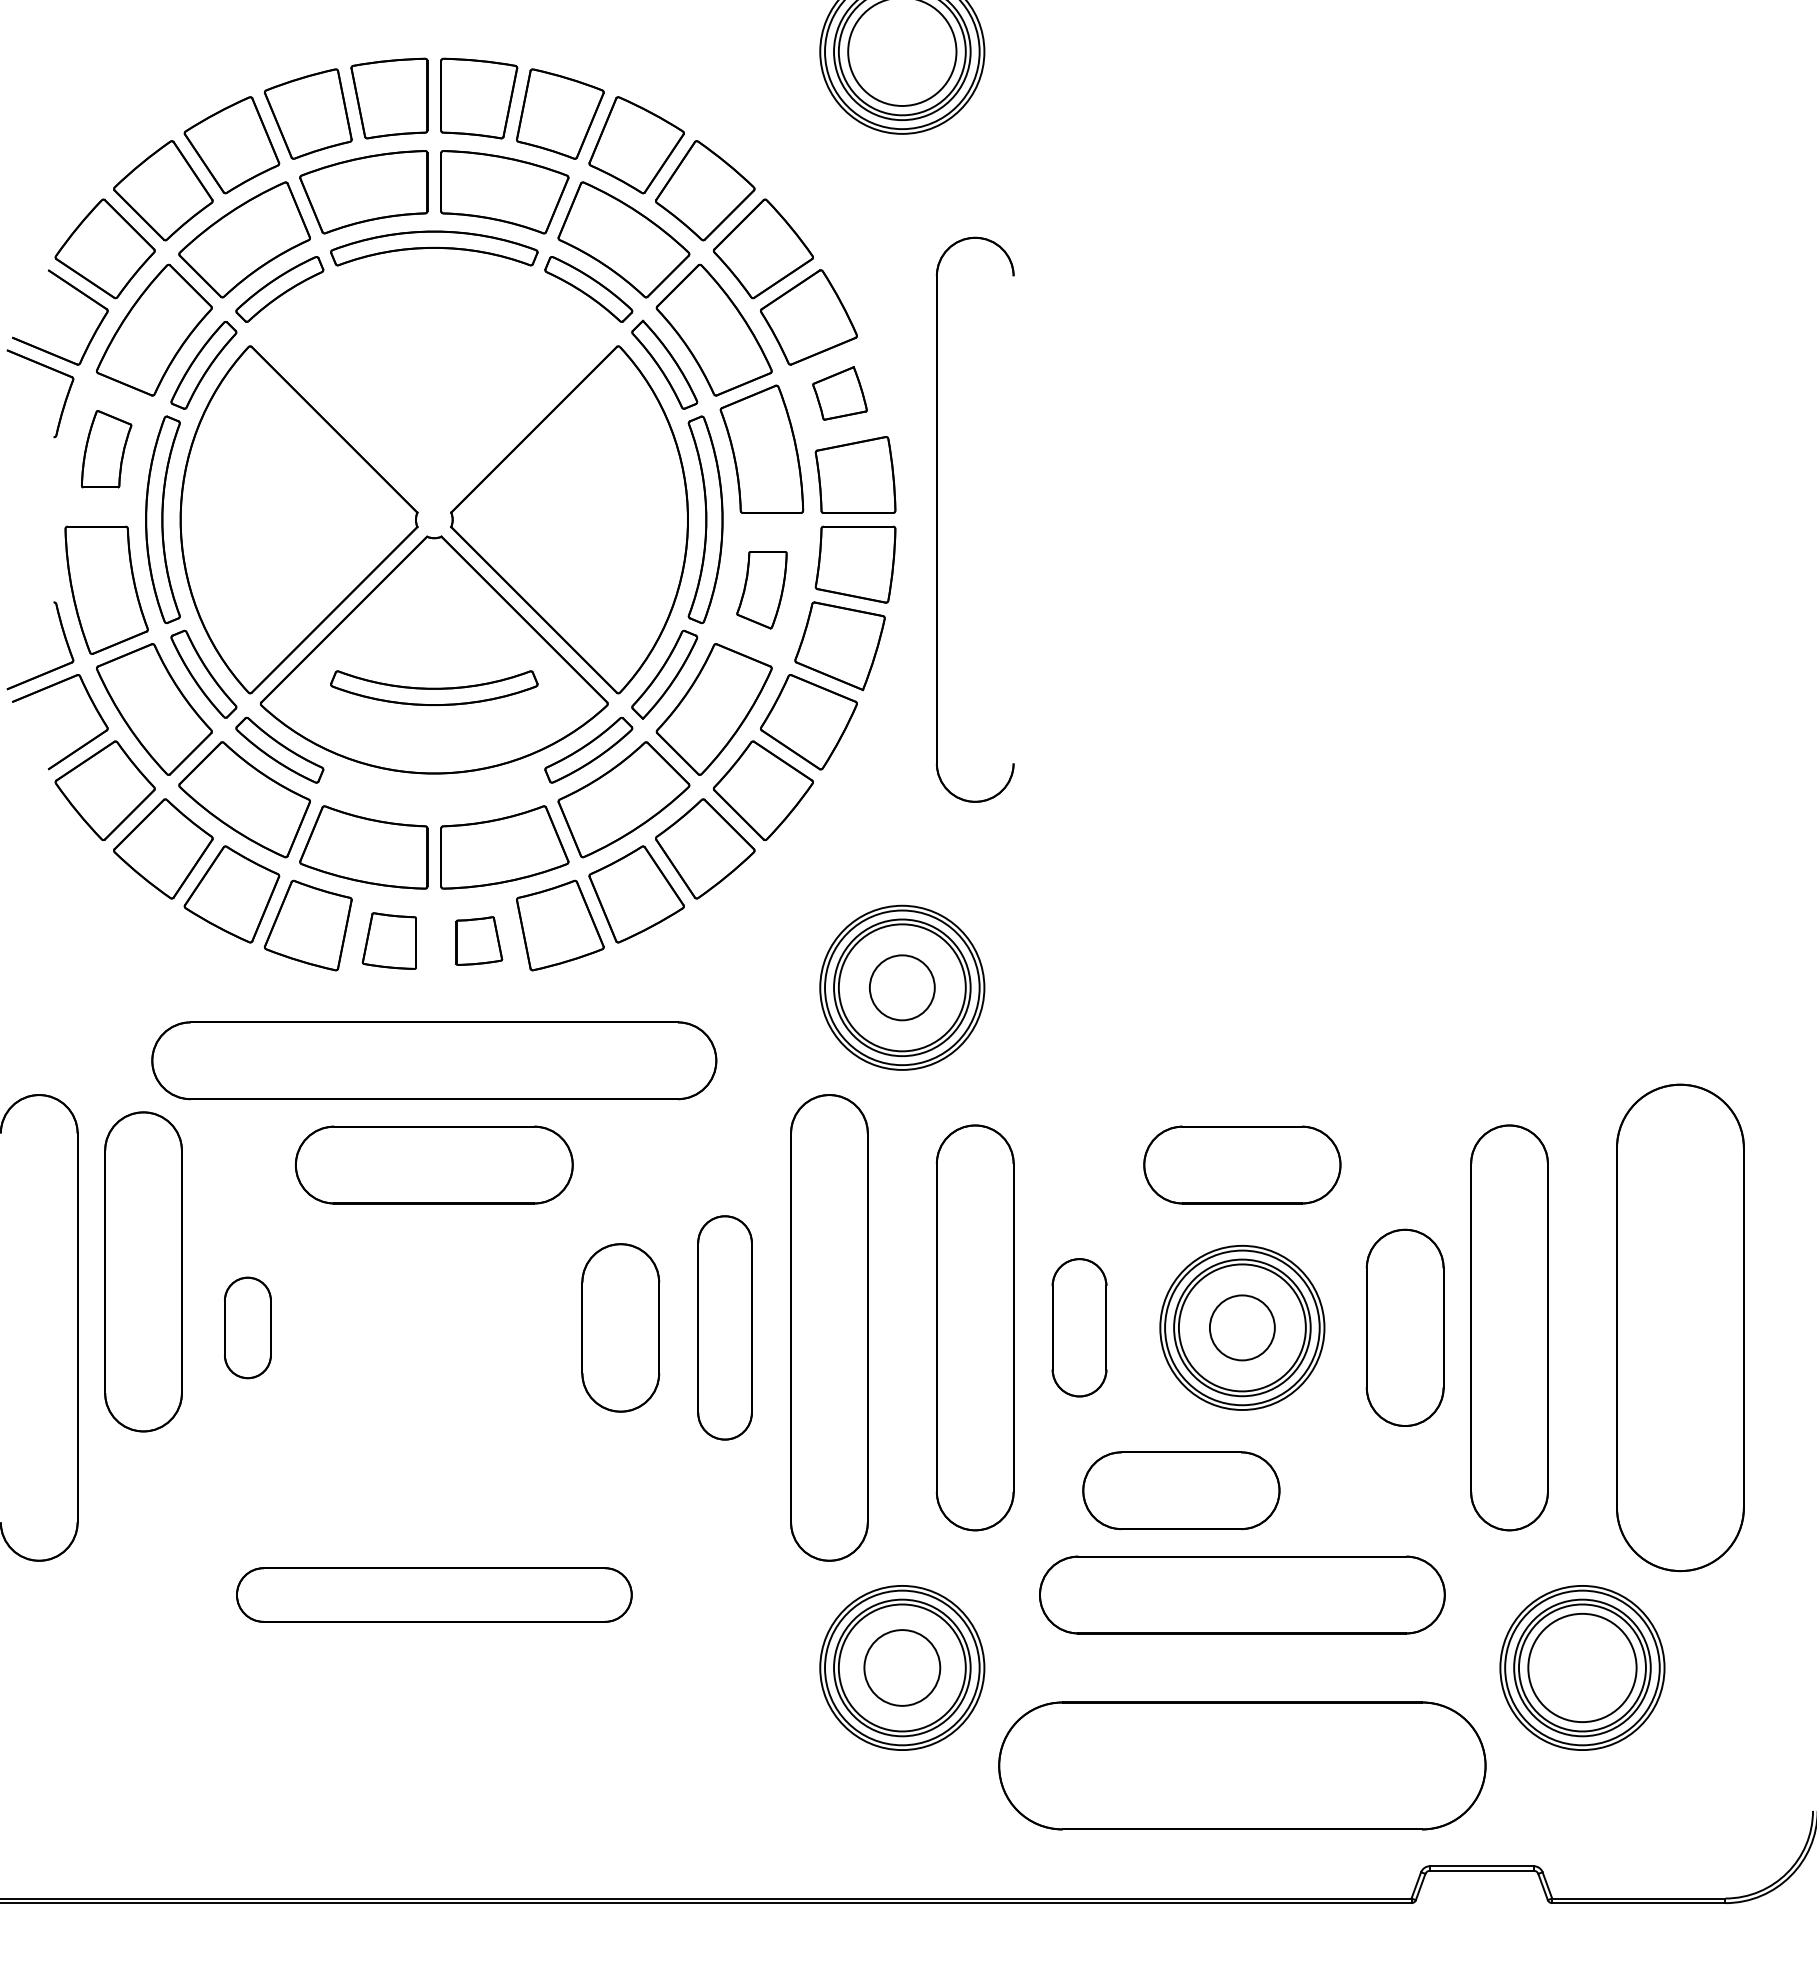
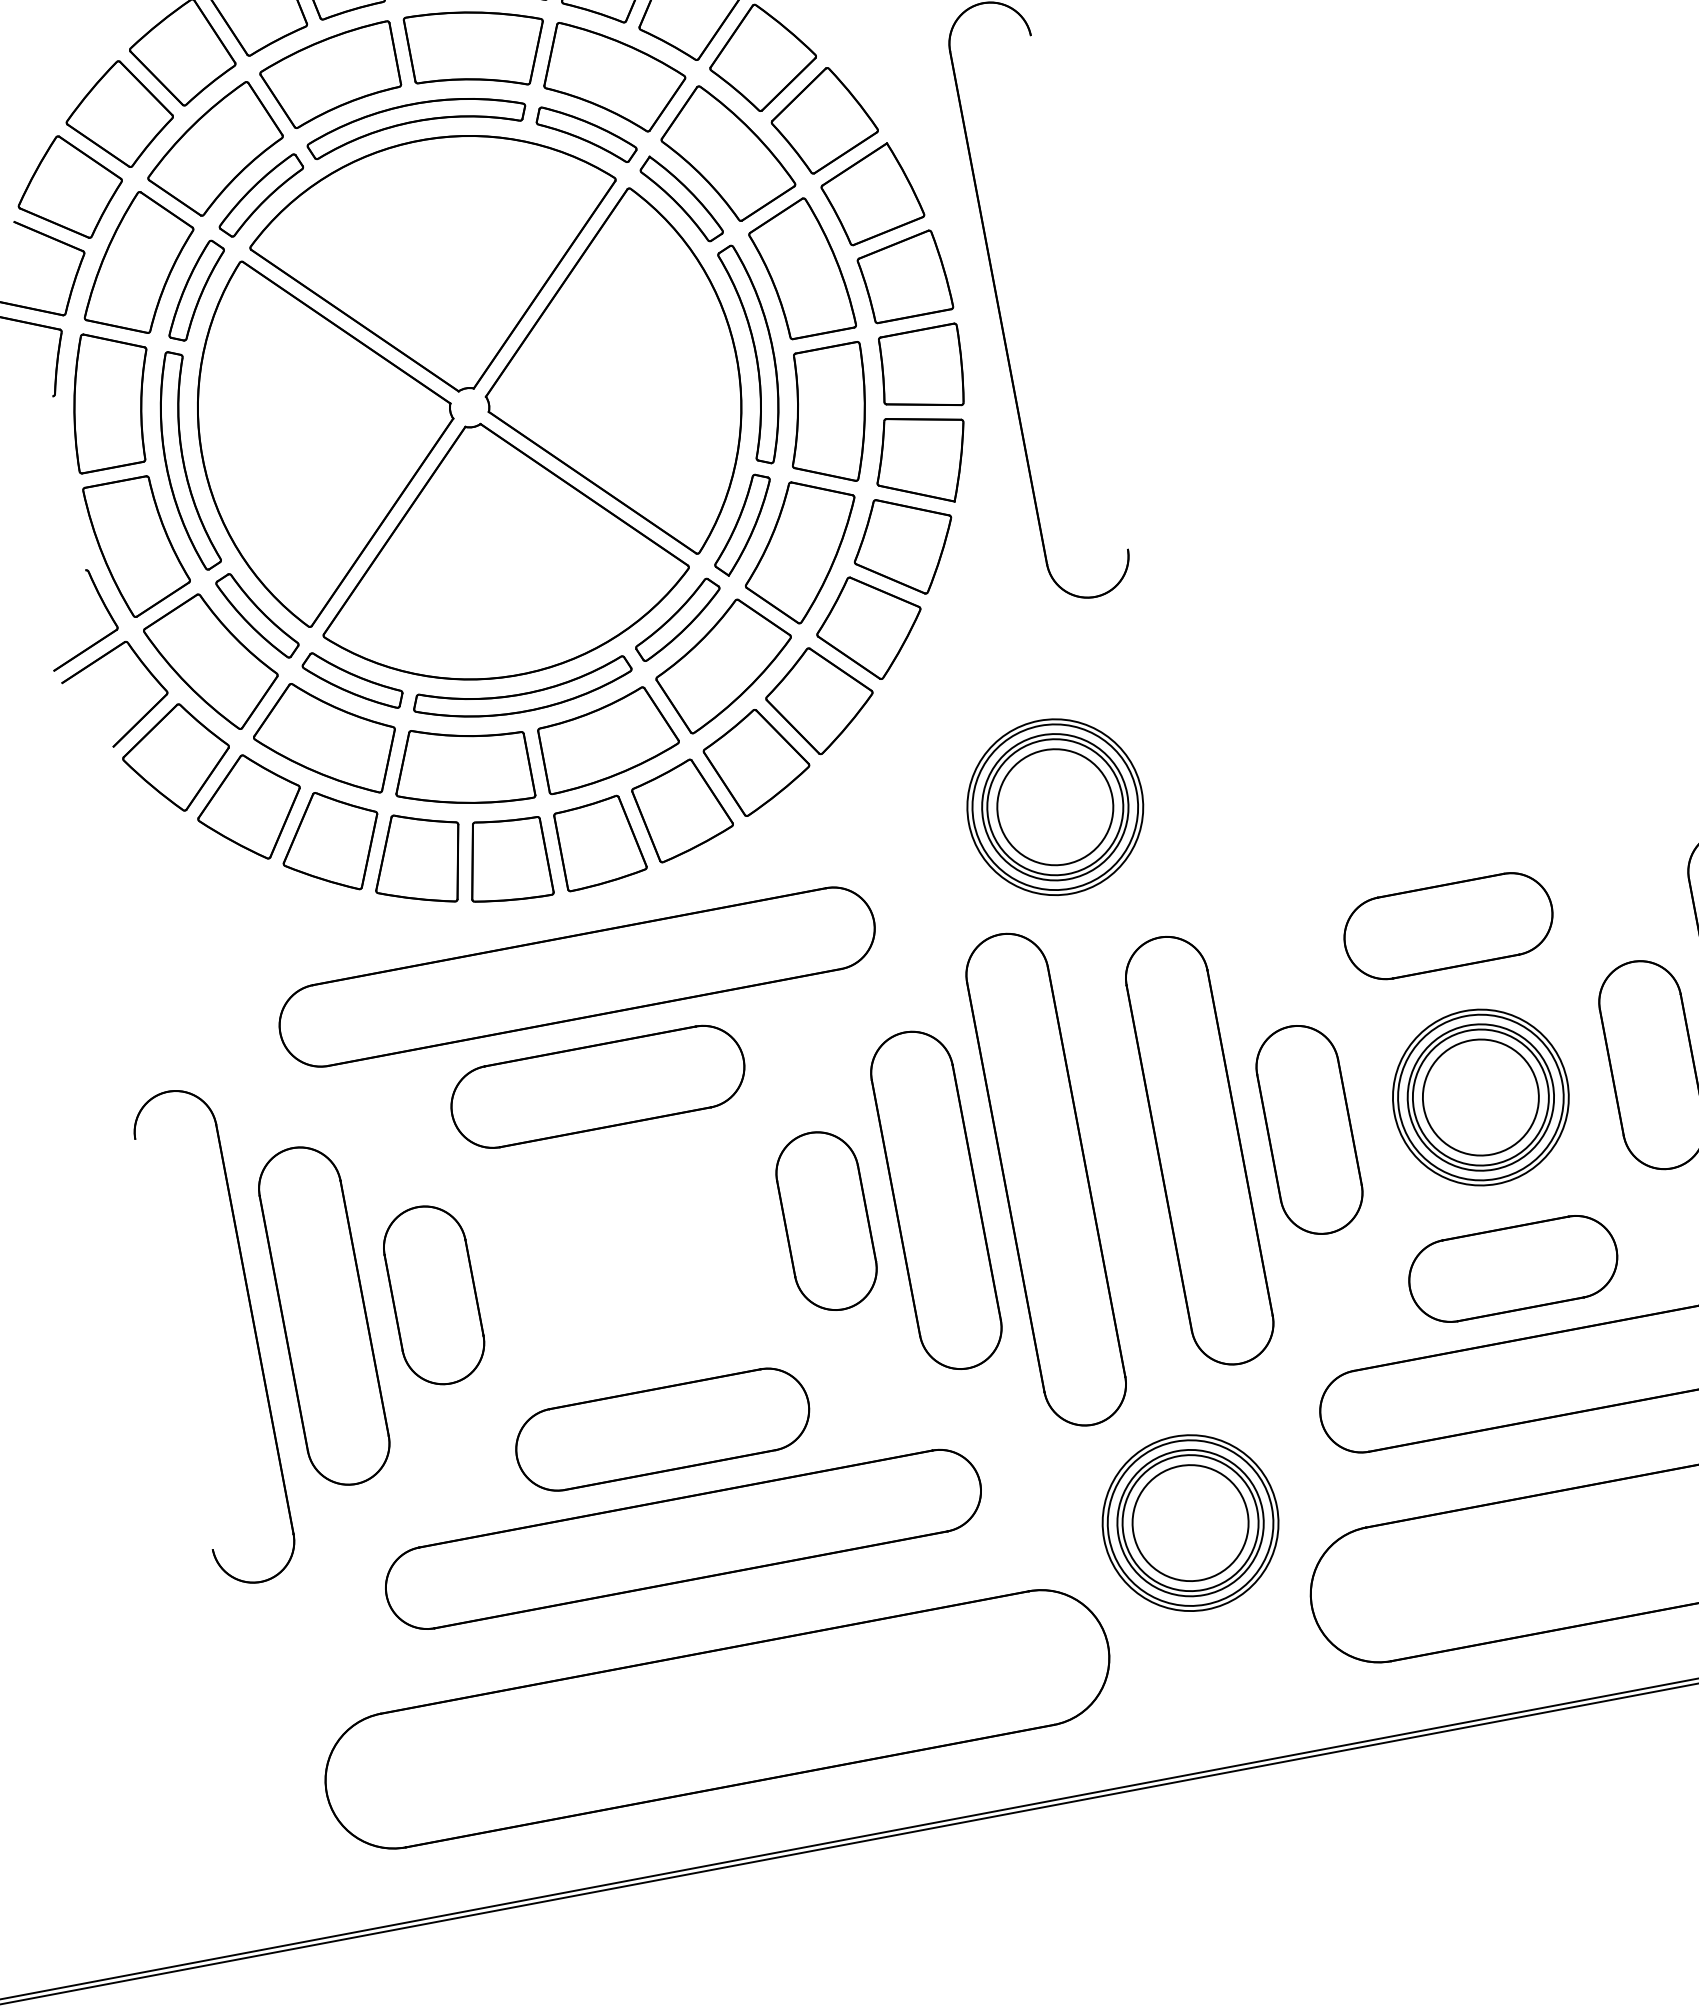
part: (433, 384) -> (441, 265), added
part: (839, 393) -> (870, 194), size x1.67
part: (106, 448) -> (110, 397), size x1.67
part: (761, 589) -> (827, 415), size x1.67
part: (434, 687) -> (523, 692), moved
part: (389, 940) -> (506, 859), size x1.43
part: (479, 940) -> (600, 841), size x1.67
circle: (902, 987) -> (1055, 806), size x1.67
part: (143, 1271) -> (324, 1315), moved
part: (247, 1327) -> (433, 1294), size x1.67
part: (724, 1327) -> (935, 1200), size x1.43
part: (1079, 1327) -> (1309, 1129), size x1.43
circle: (1242, 1327) -> (1480, 1097), size x1.67
part: (433, 1490) -> (661, 1429), added
part: (1181, 1490) -> (1513, 1268), moved
part: (434, 1594) -> (683, 1538), size x1.43
circle: (902, 1667) -> (1190, 1522), size x1.43
part: (434, 1765) -> (717, 1718), added

